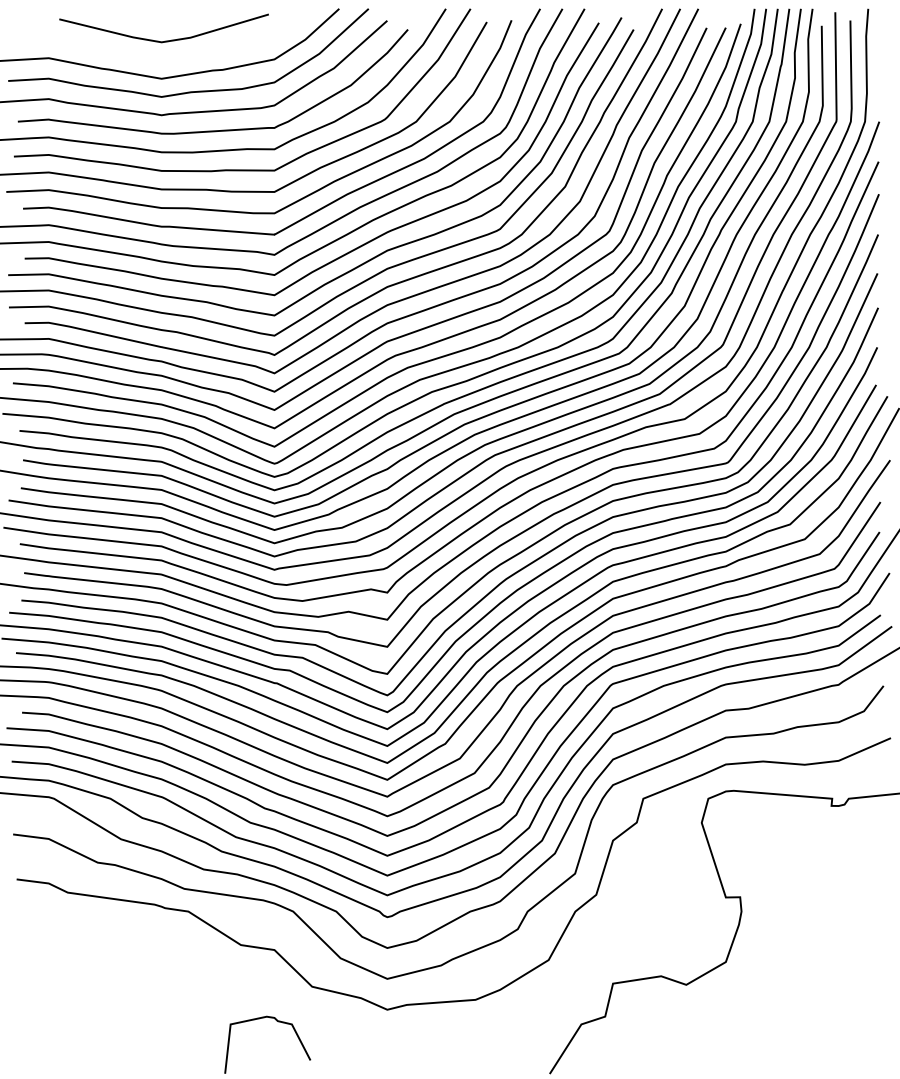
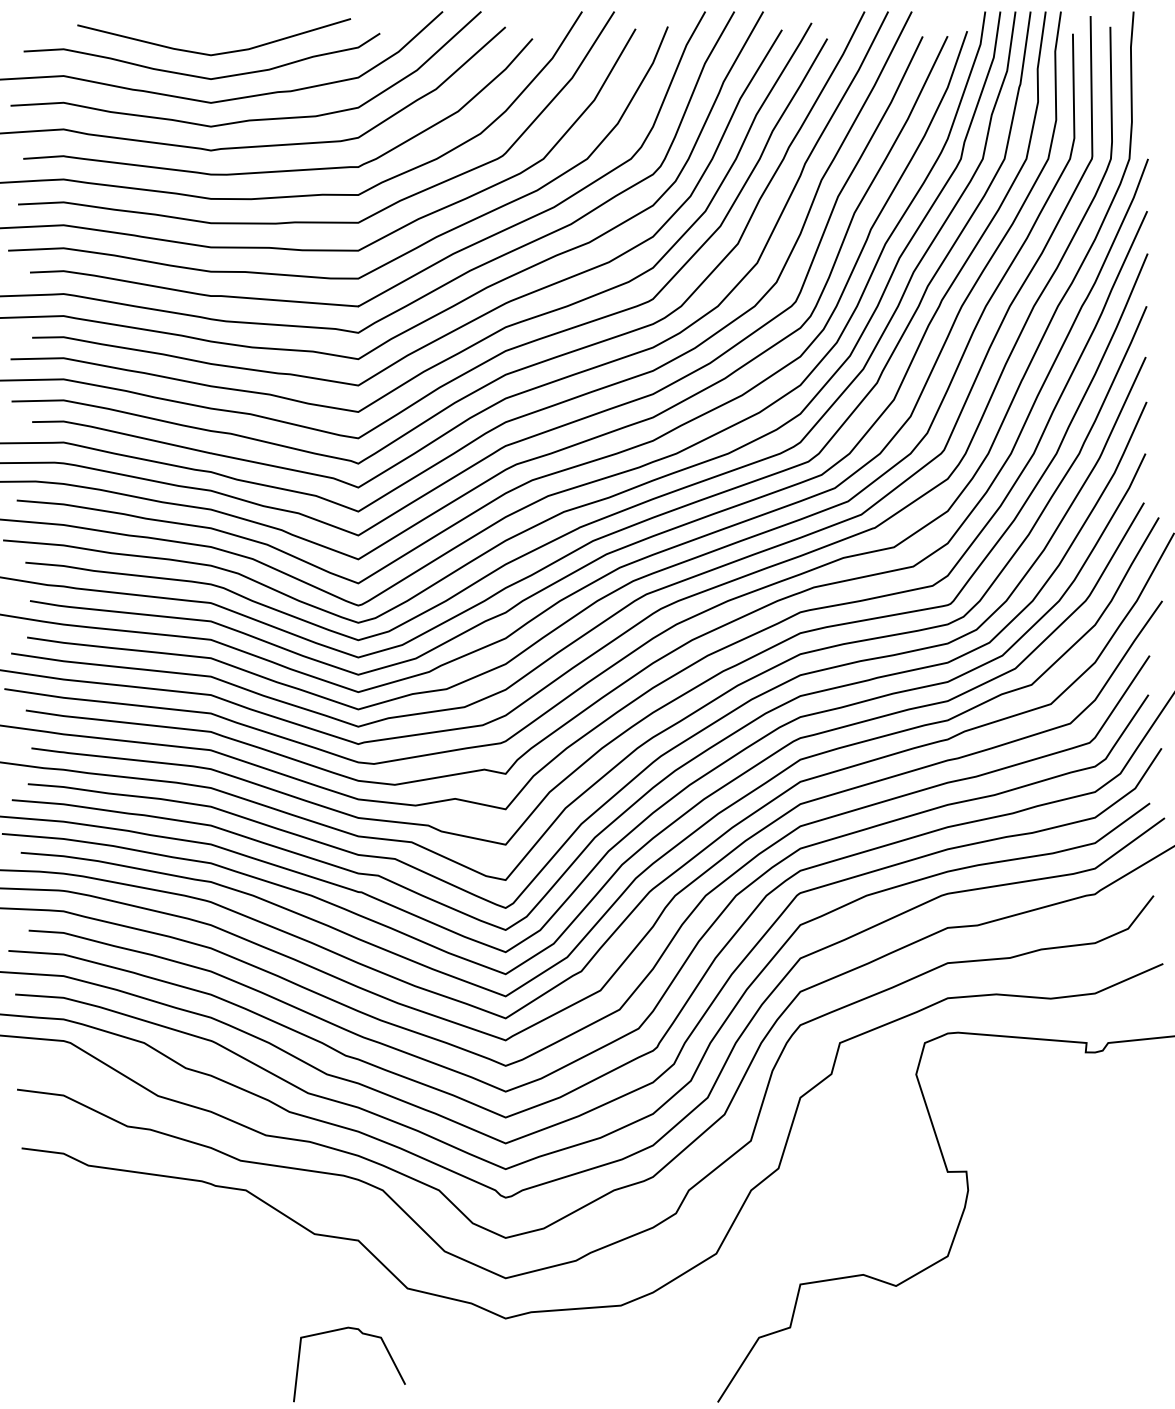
curve: (151, 57) -> (197, 75), added

